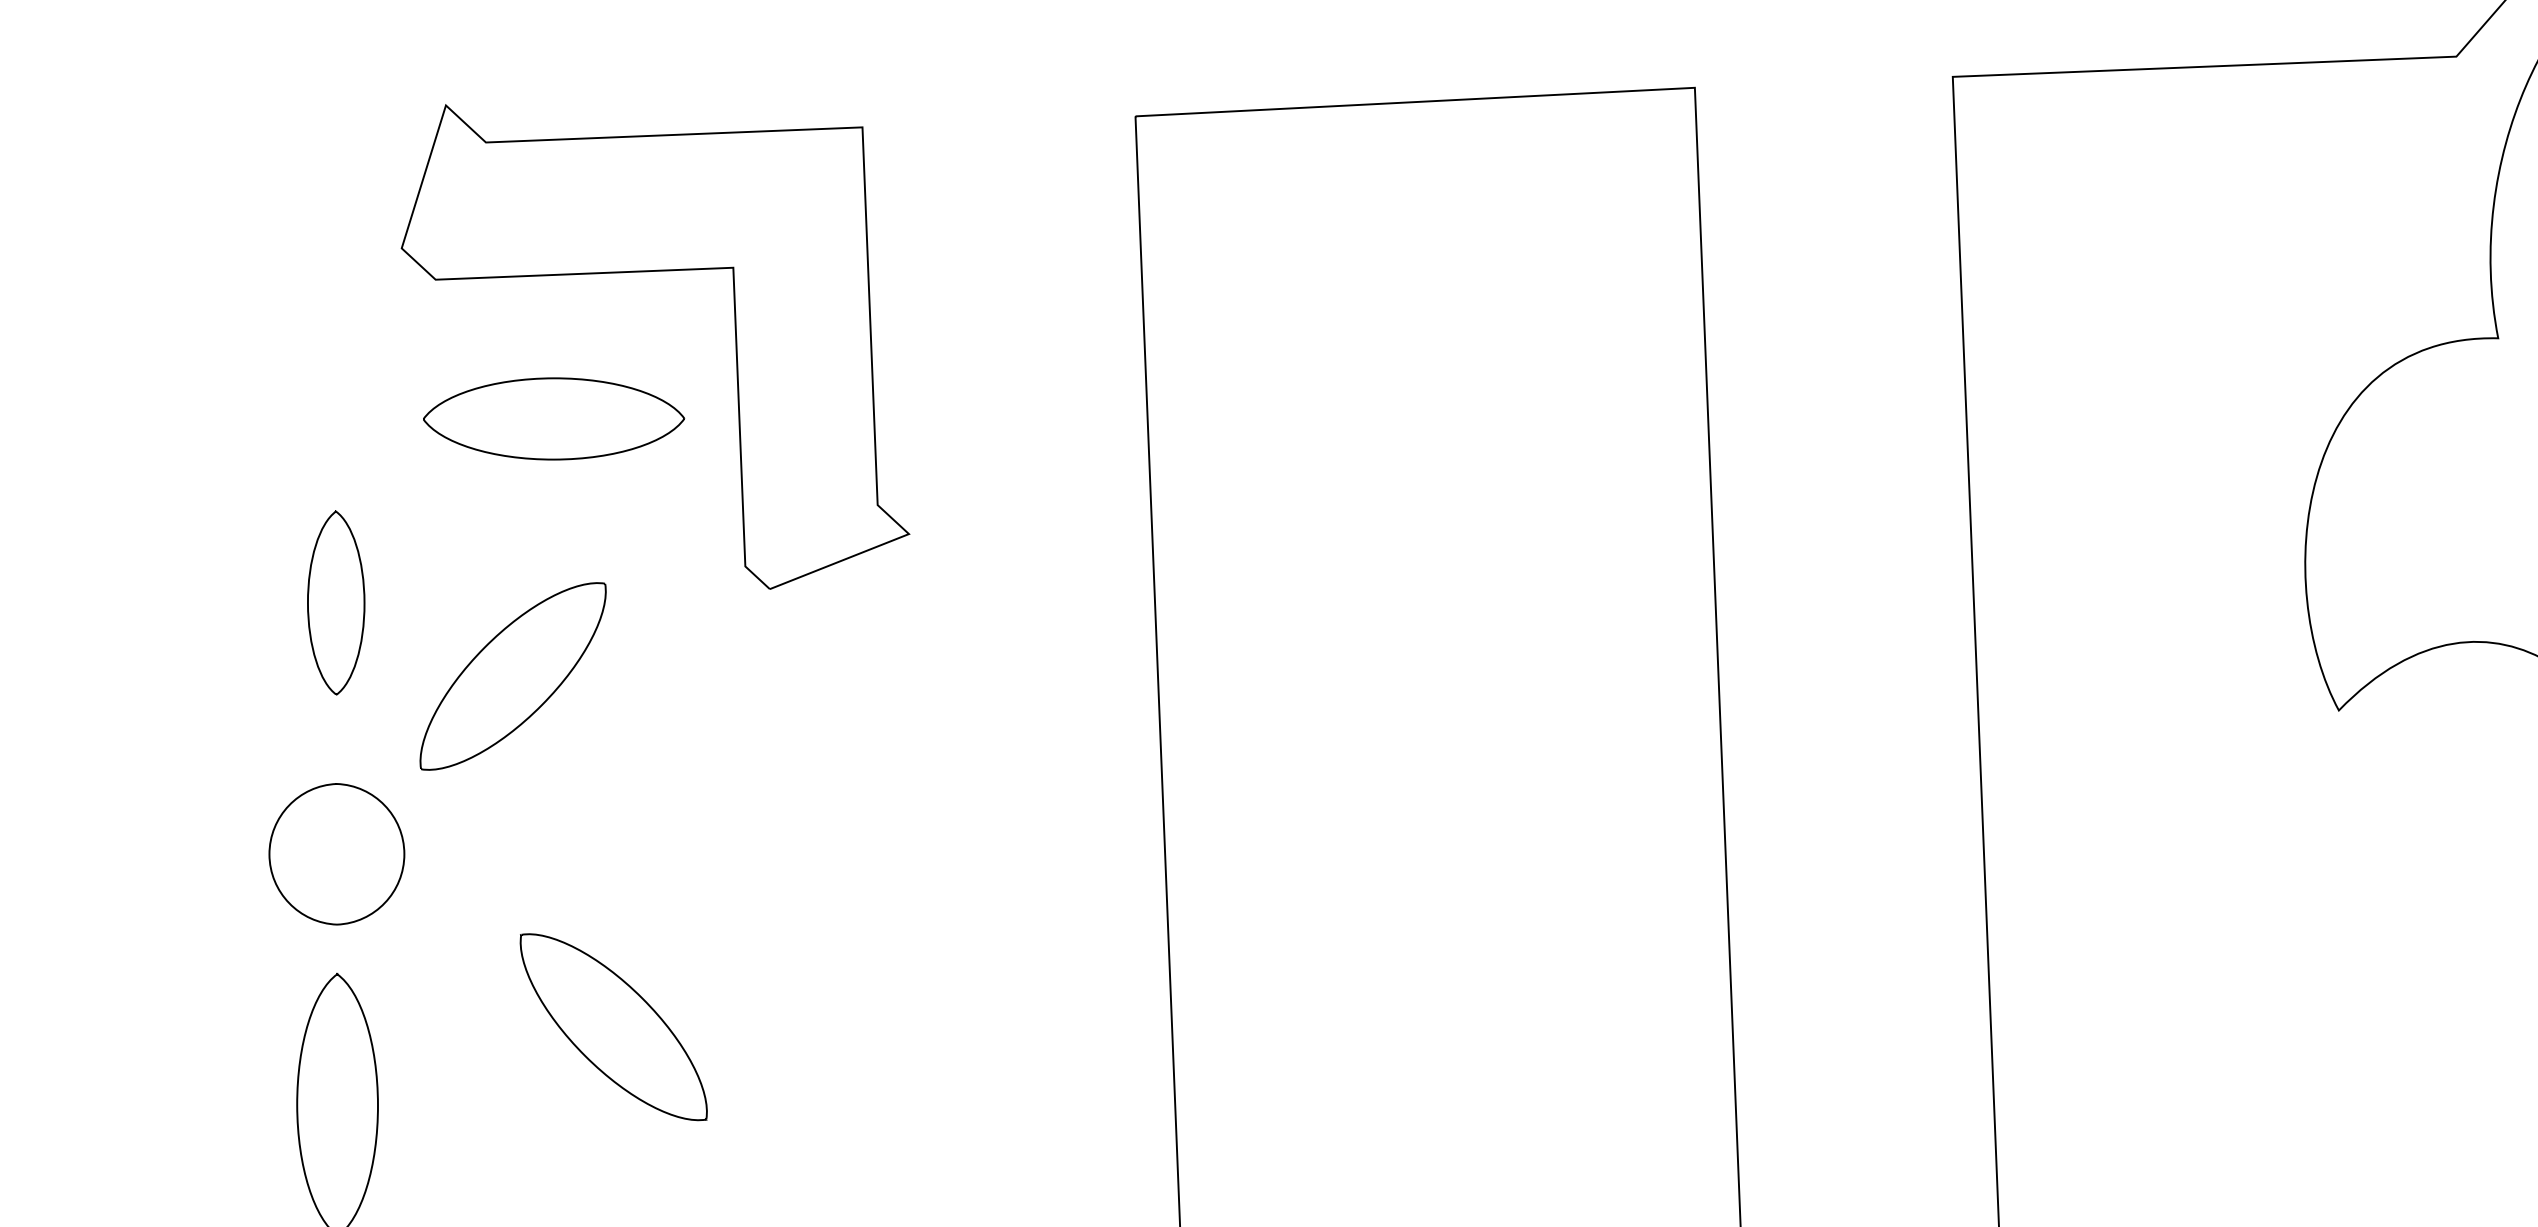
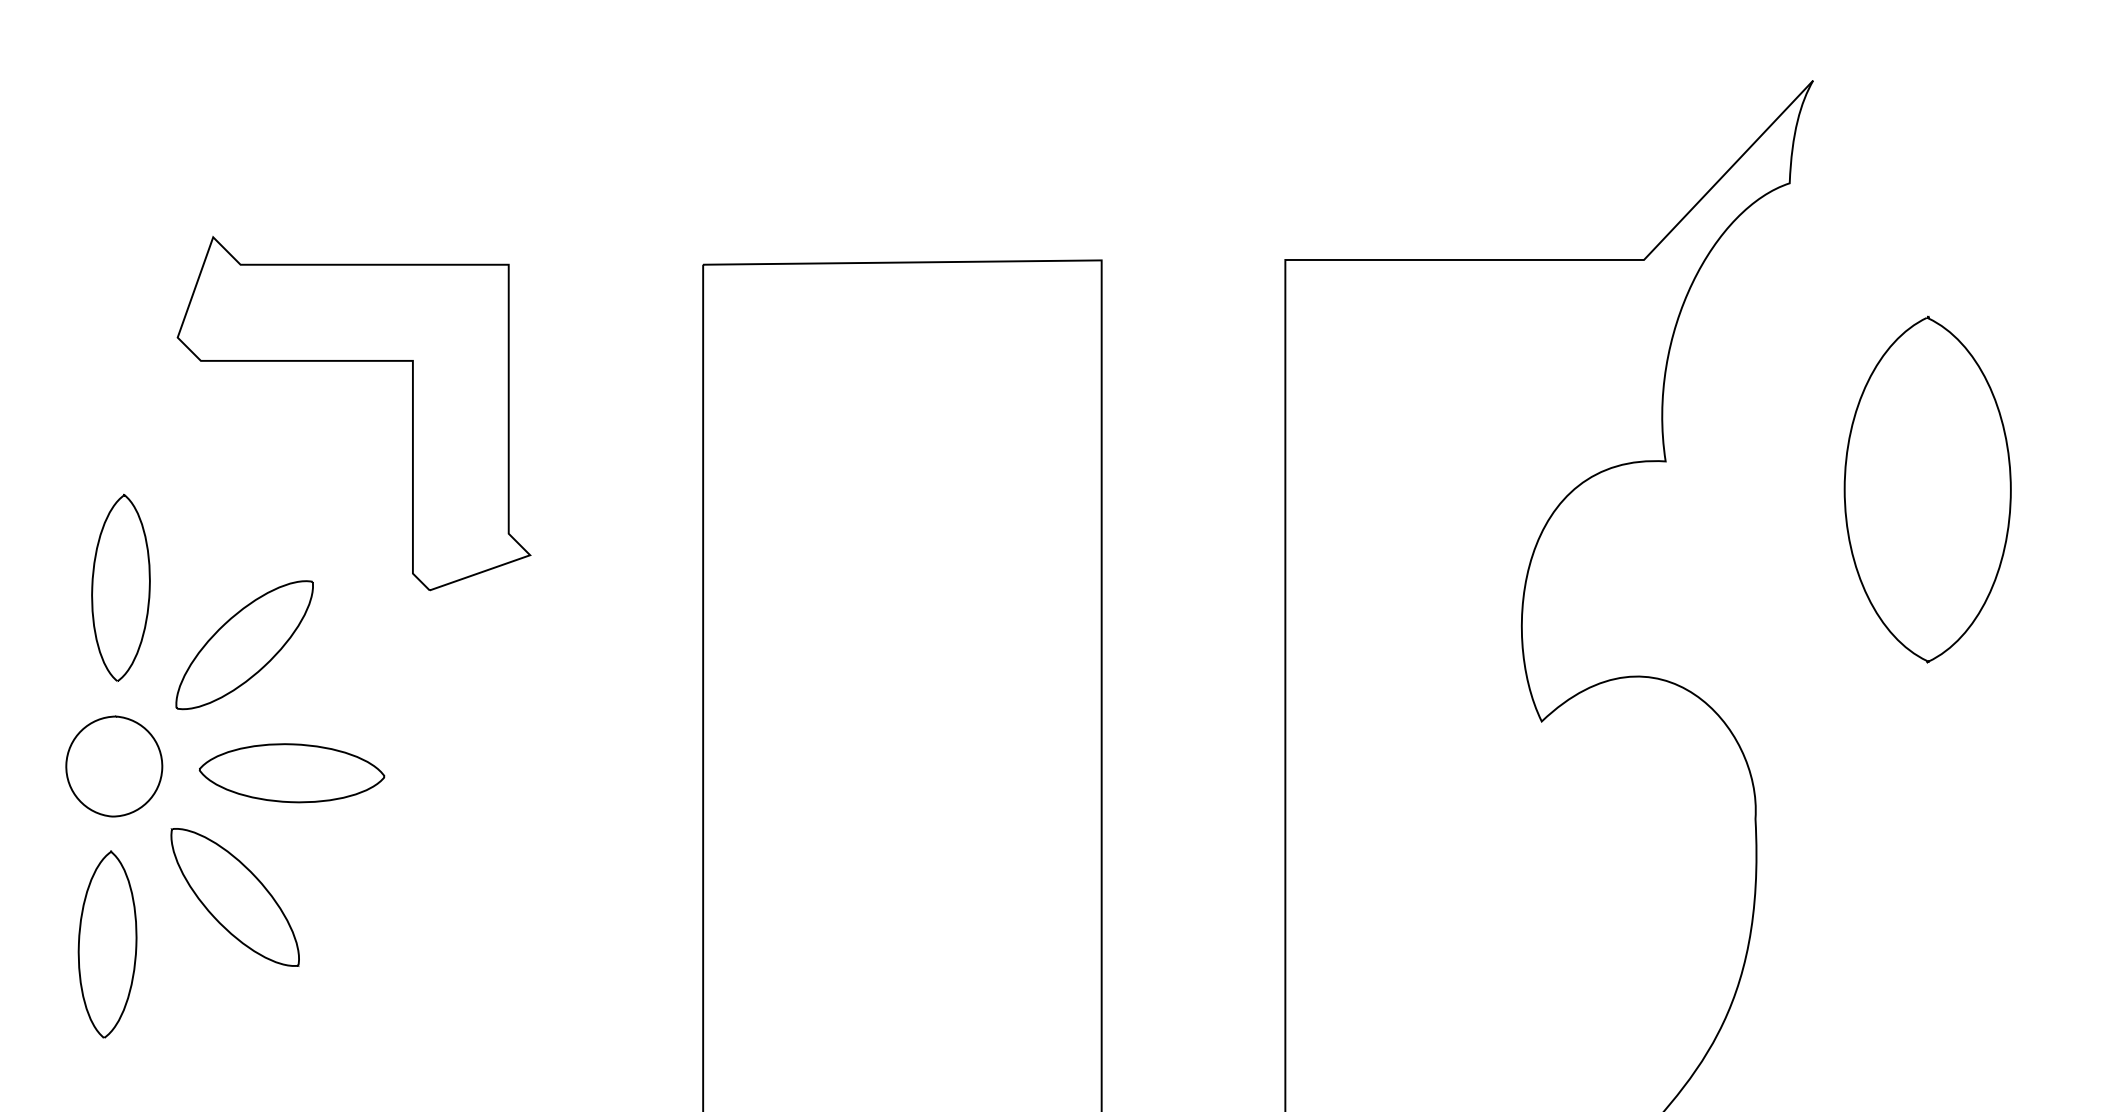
part: (553, 419) -> (291, 773), moved
part: (335, 602) -> (120, 587), size x1.43
part: (612, 1027) -> (234, 897), moved

